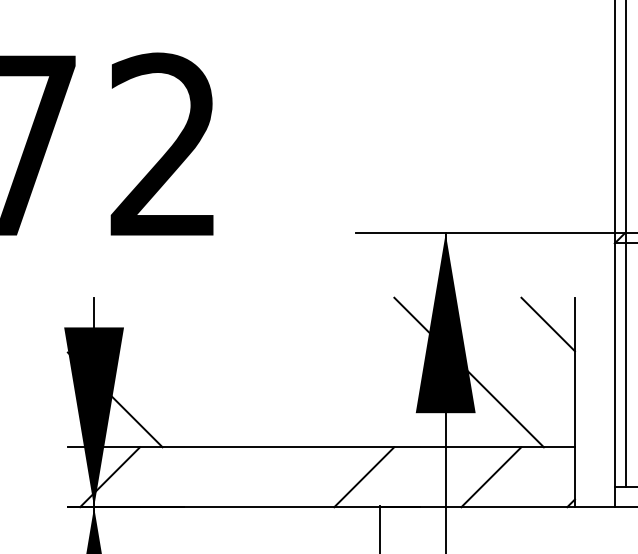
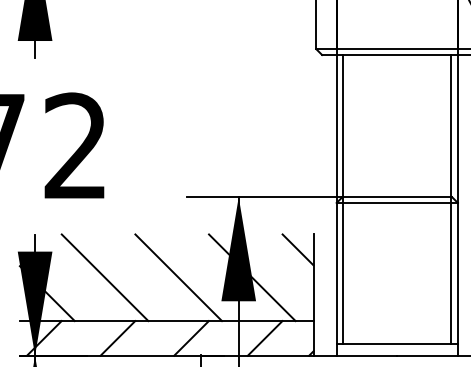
line: (213, 372) -> (104, 277), added
line: (341, 372) -> (178, 277), added
line: (236, 477) -> (117, 338), added

